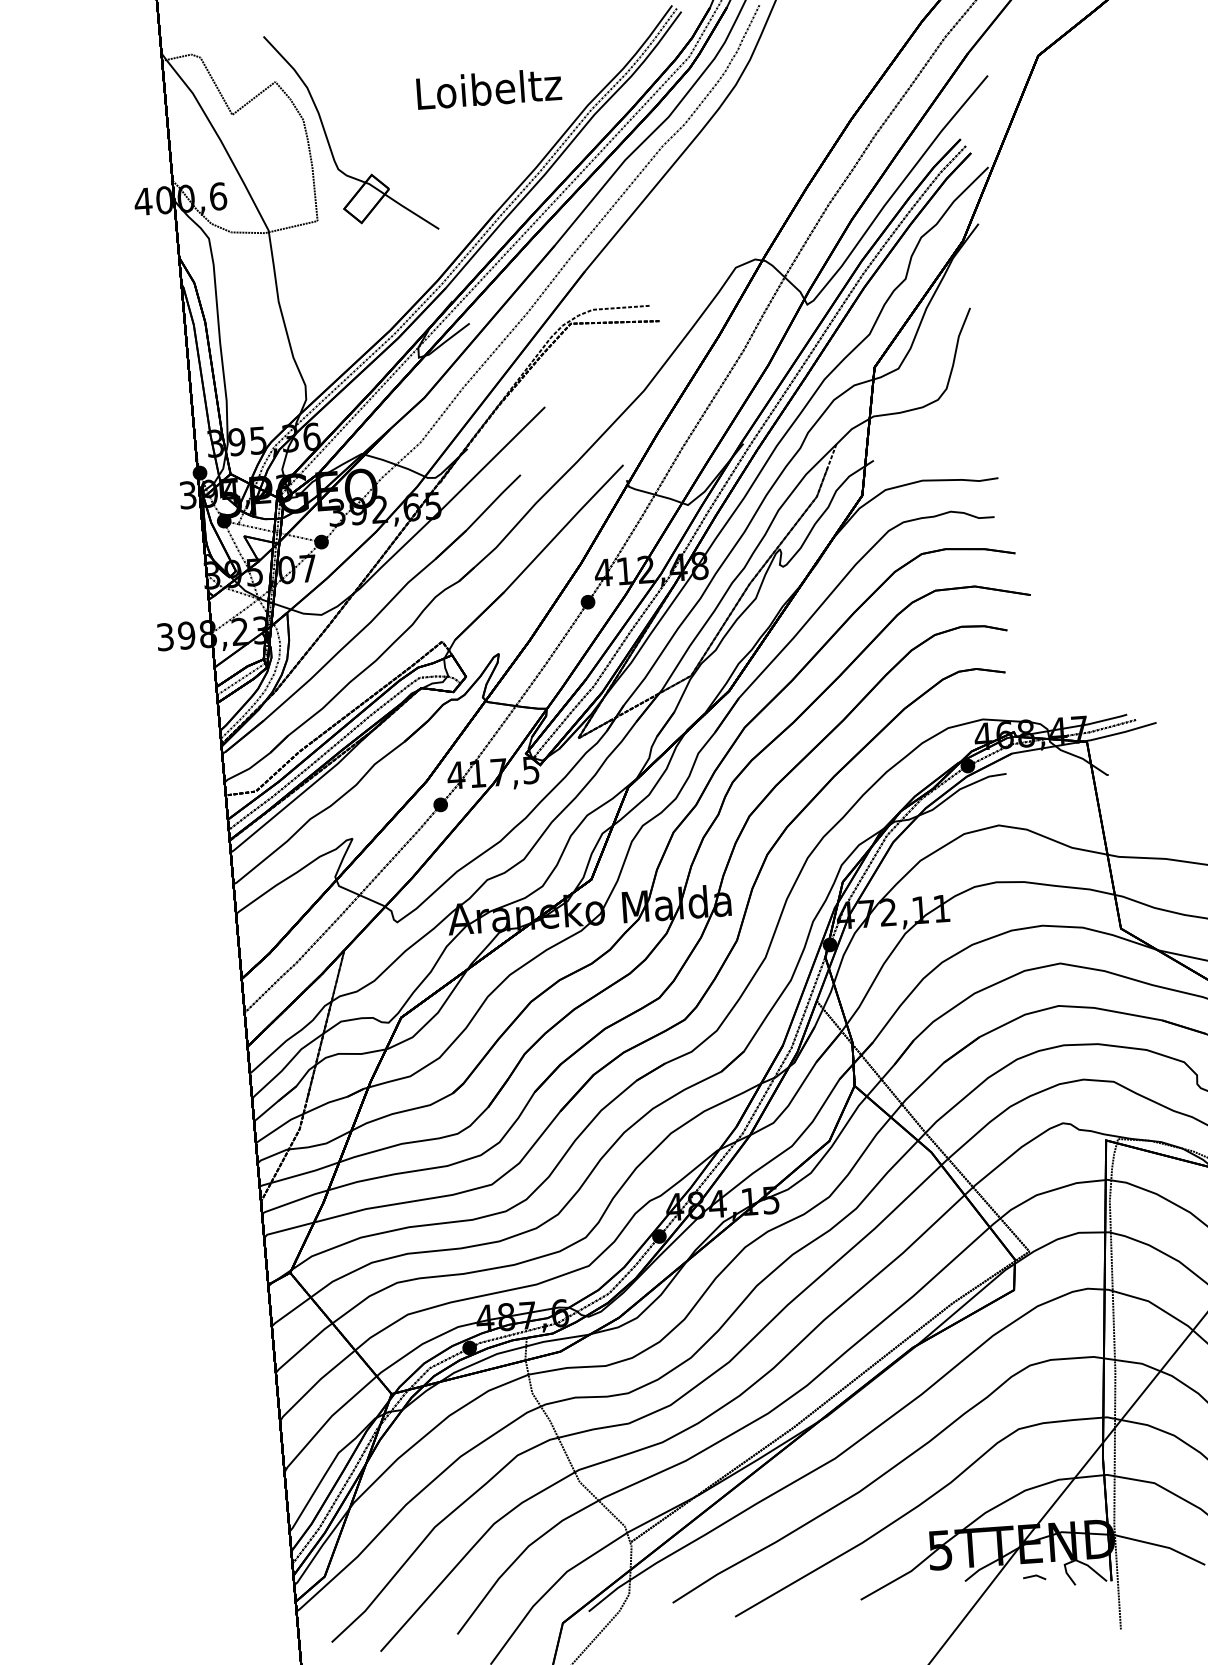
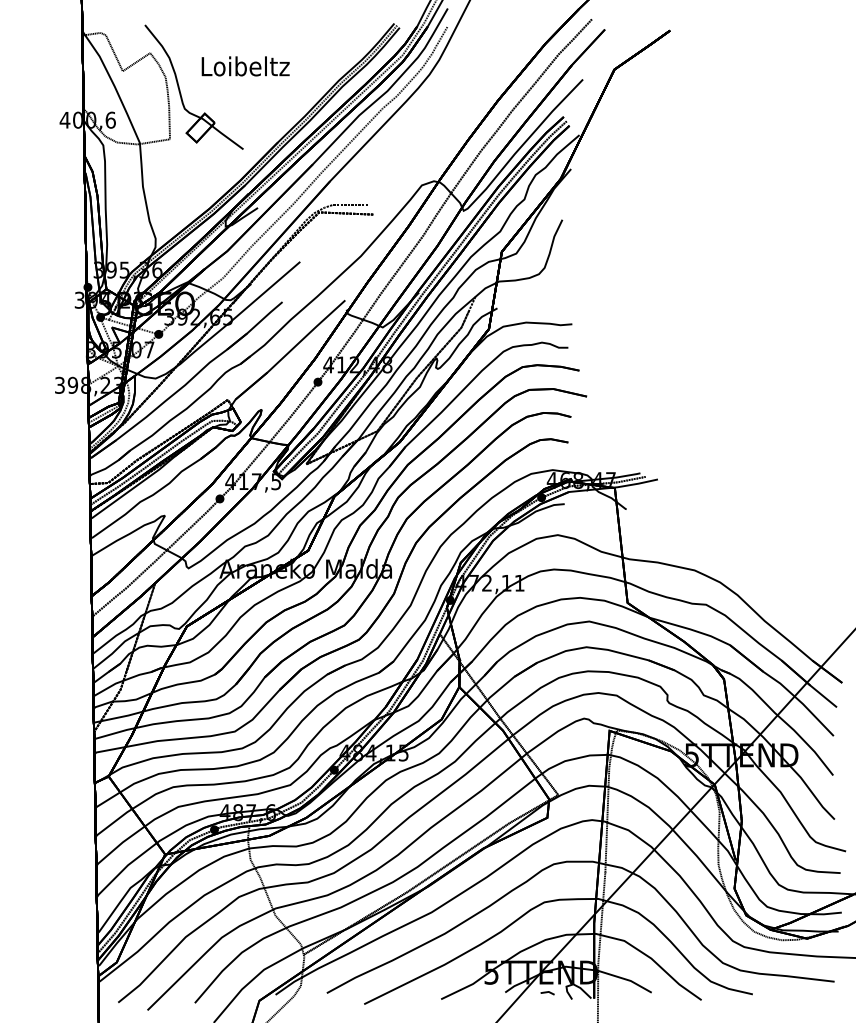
text: (488, 89) -> (245, 66), moved

